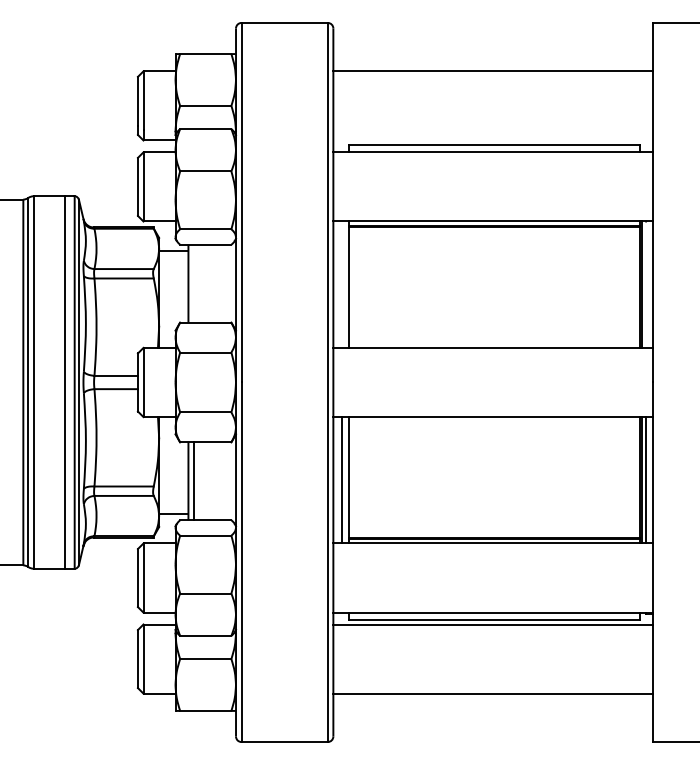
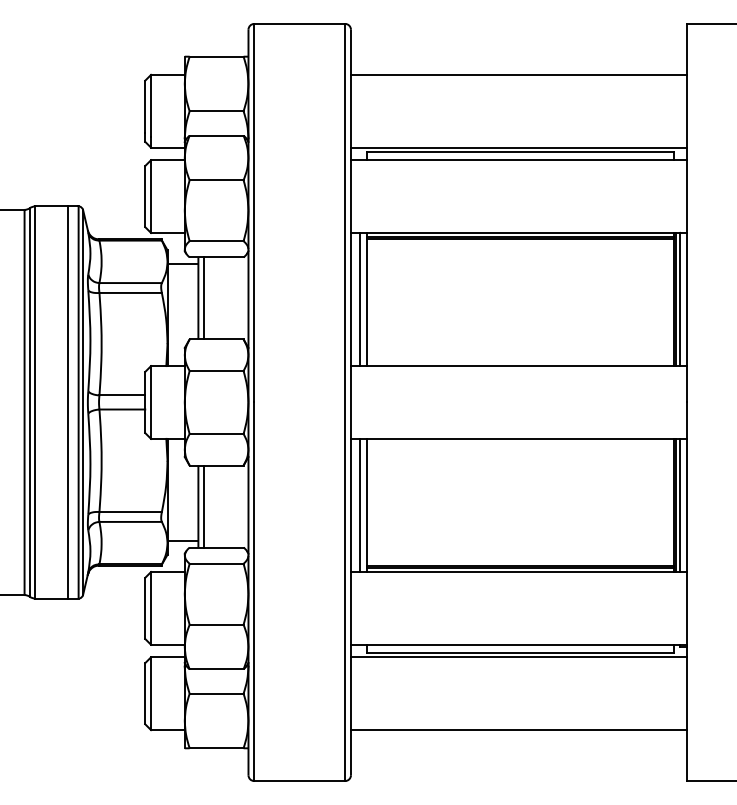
line: (492, 140) -> (518, 147), added
line: (193, 283) -> (203, 298), added
line: (342, 284) -> (360, 299), added
line: (646, 284) -> (680, 299), added

